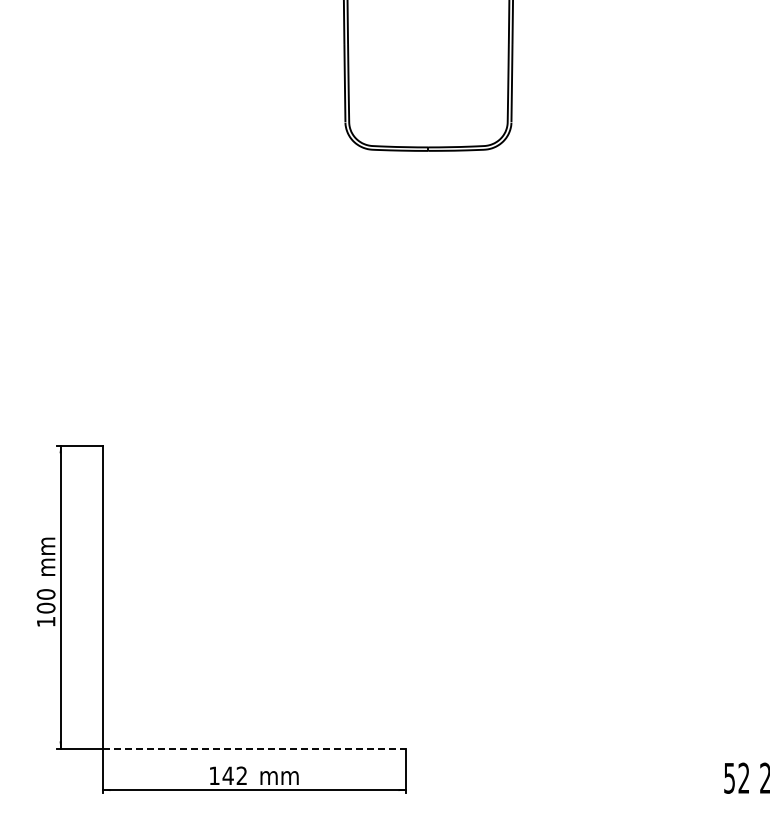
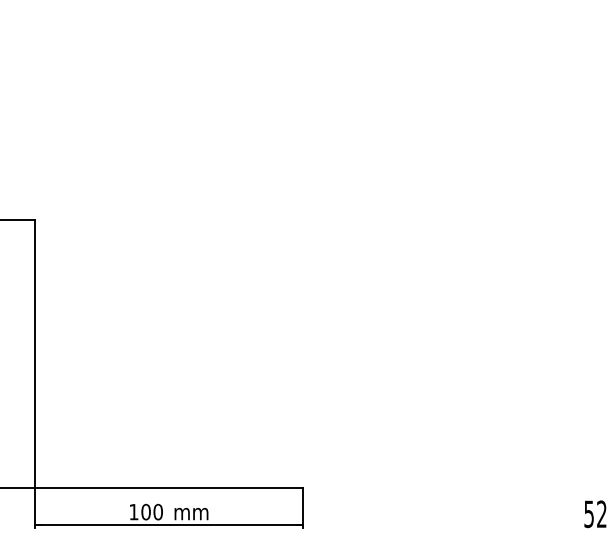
line: (254, 749) -> (169, 488), dashed -> solid
text: (234, 775) -> (151, 511), 142 -> 100

